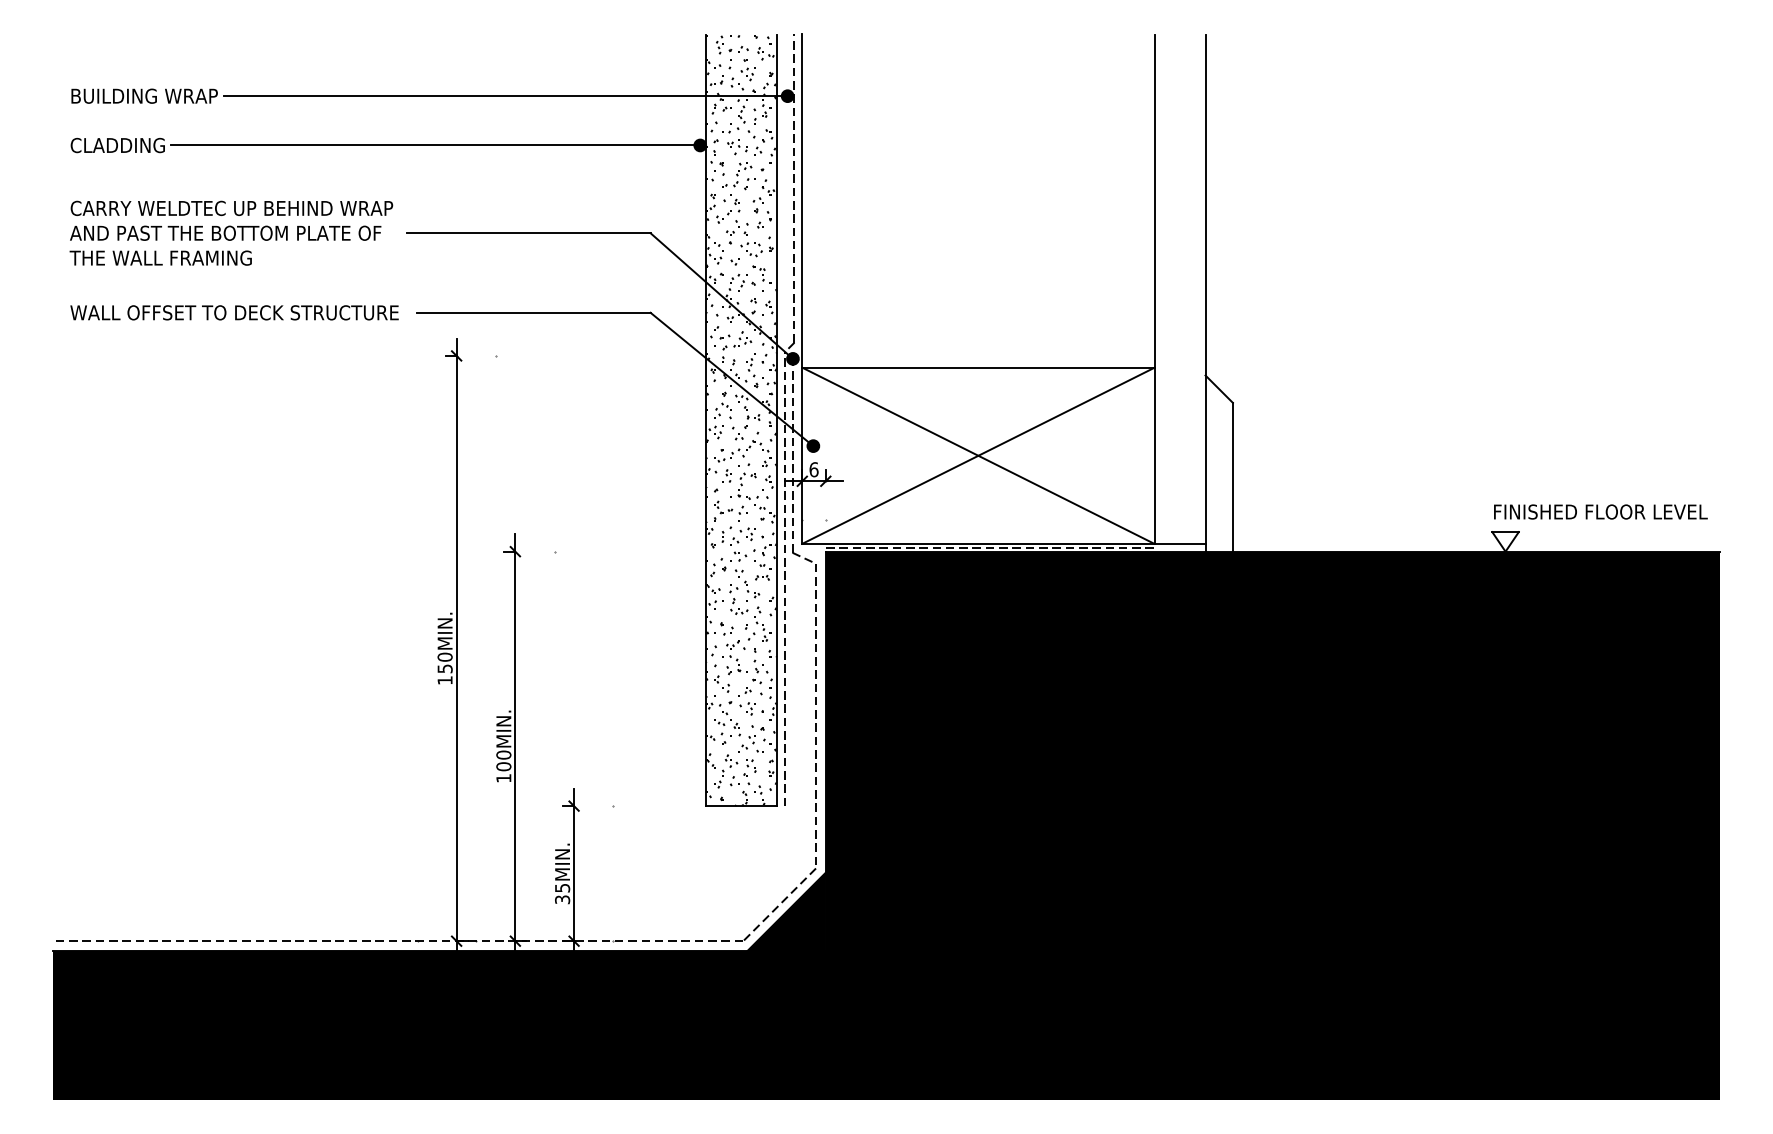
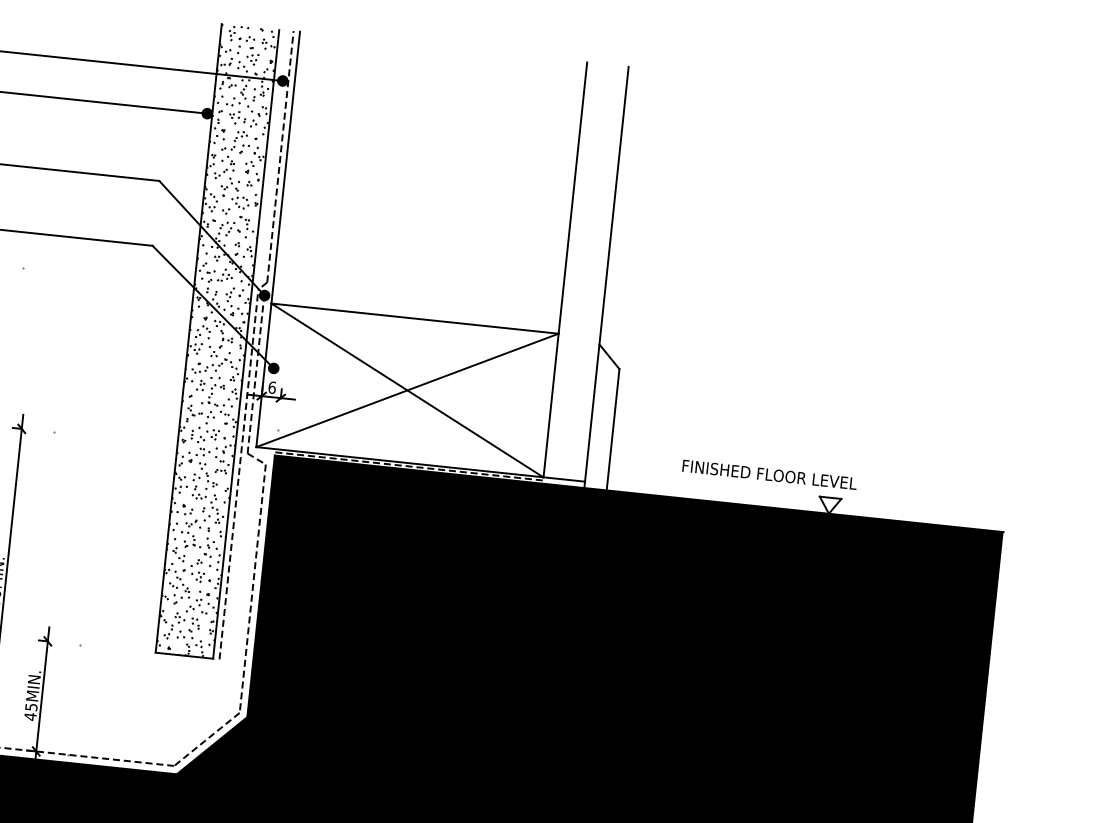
text: (1600, 511) -> (769, 474), moved
text: (562, 899) -> (30, 716), 35MIN. -> 45MIN.

